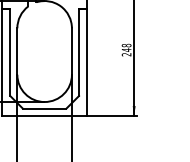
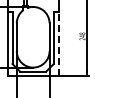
line: (86, 61) -> (58, 43), solid -> dashed

